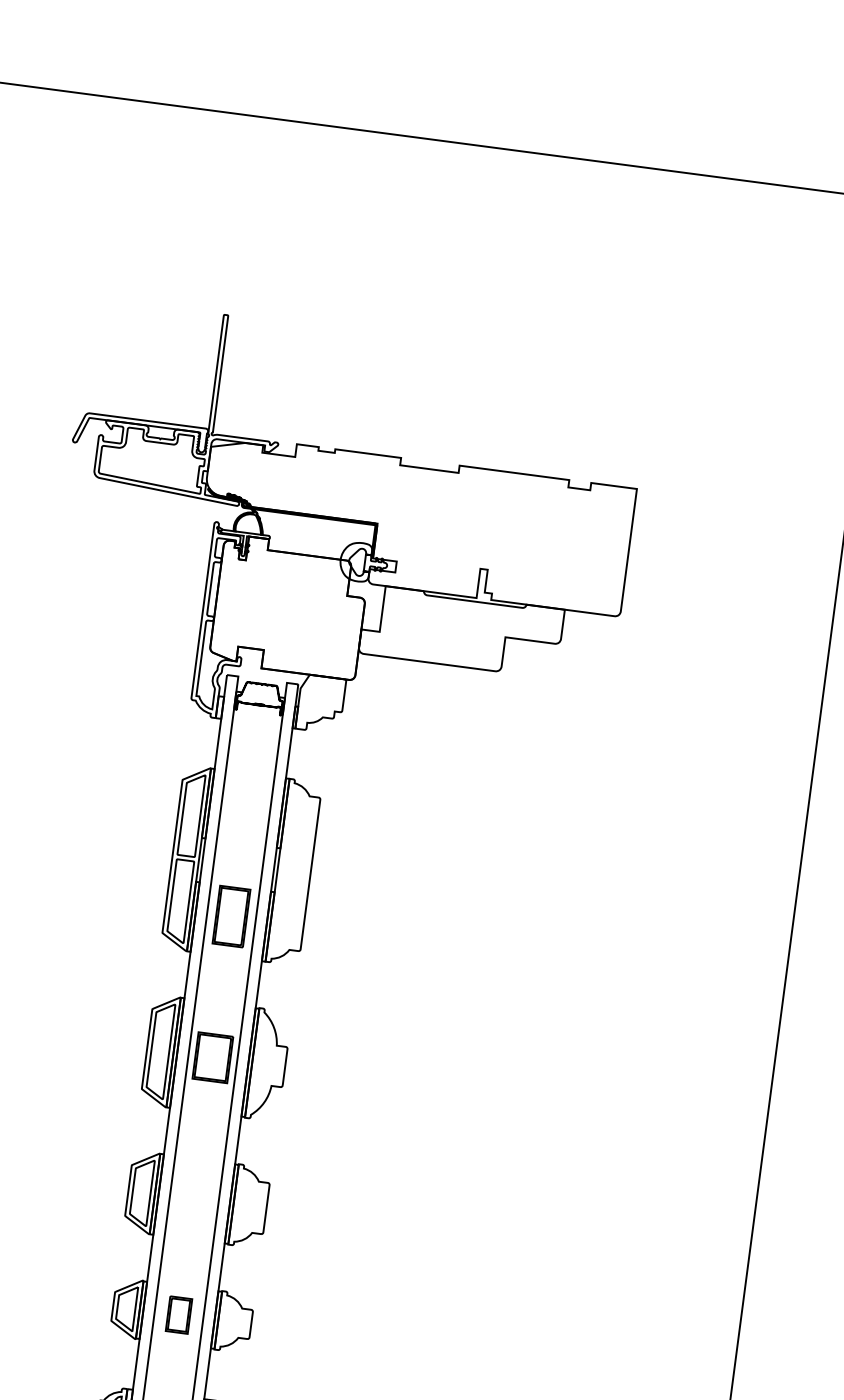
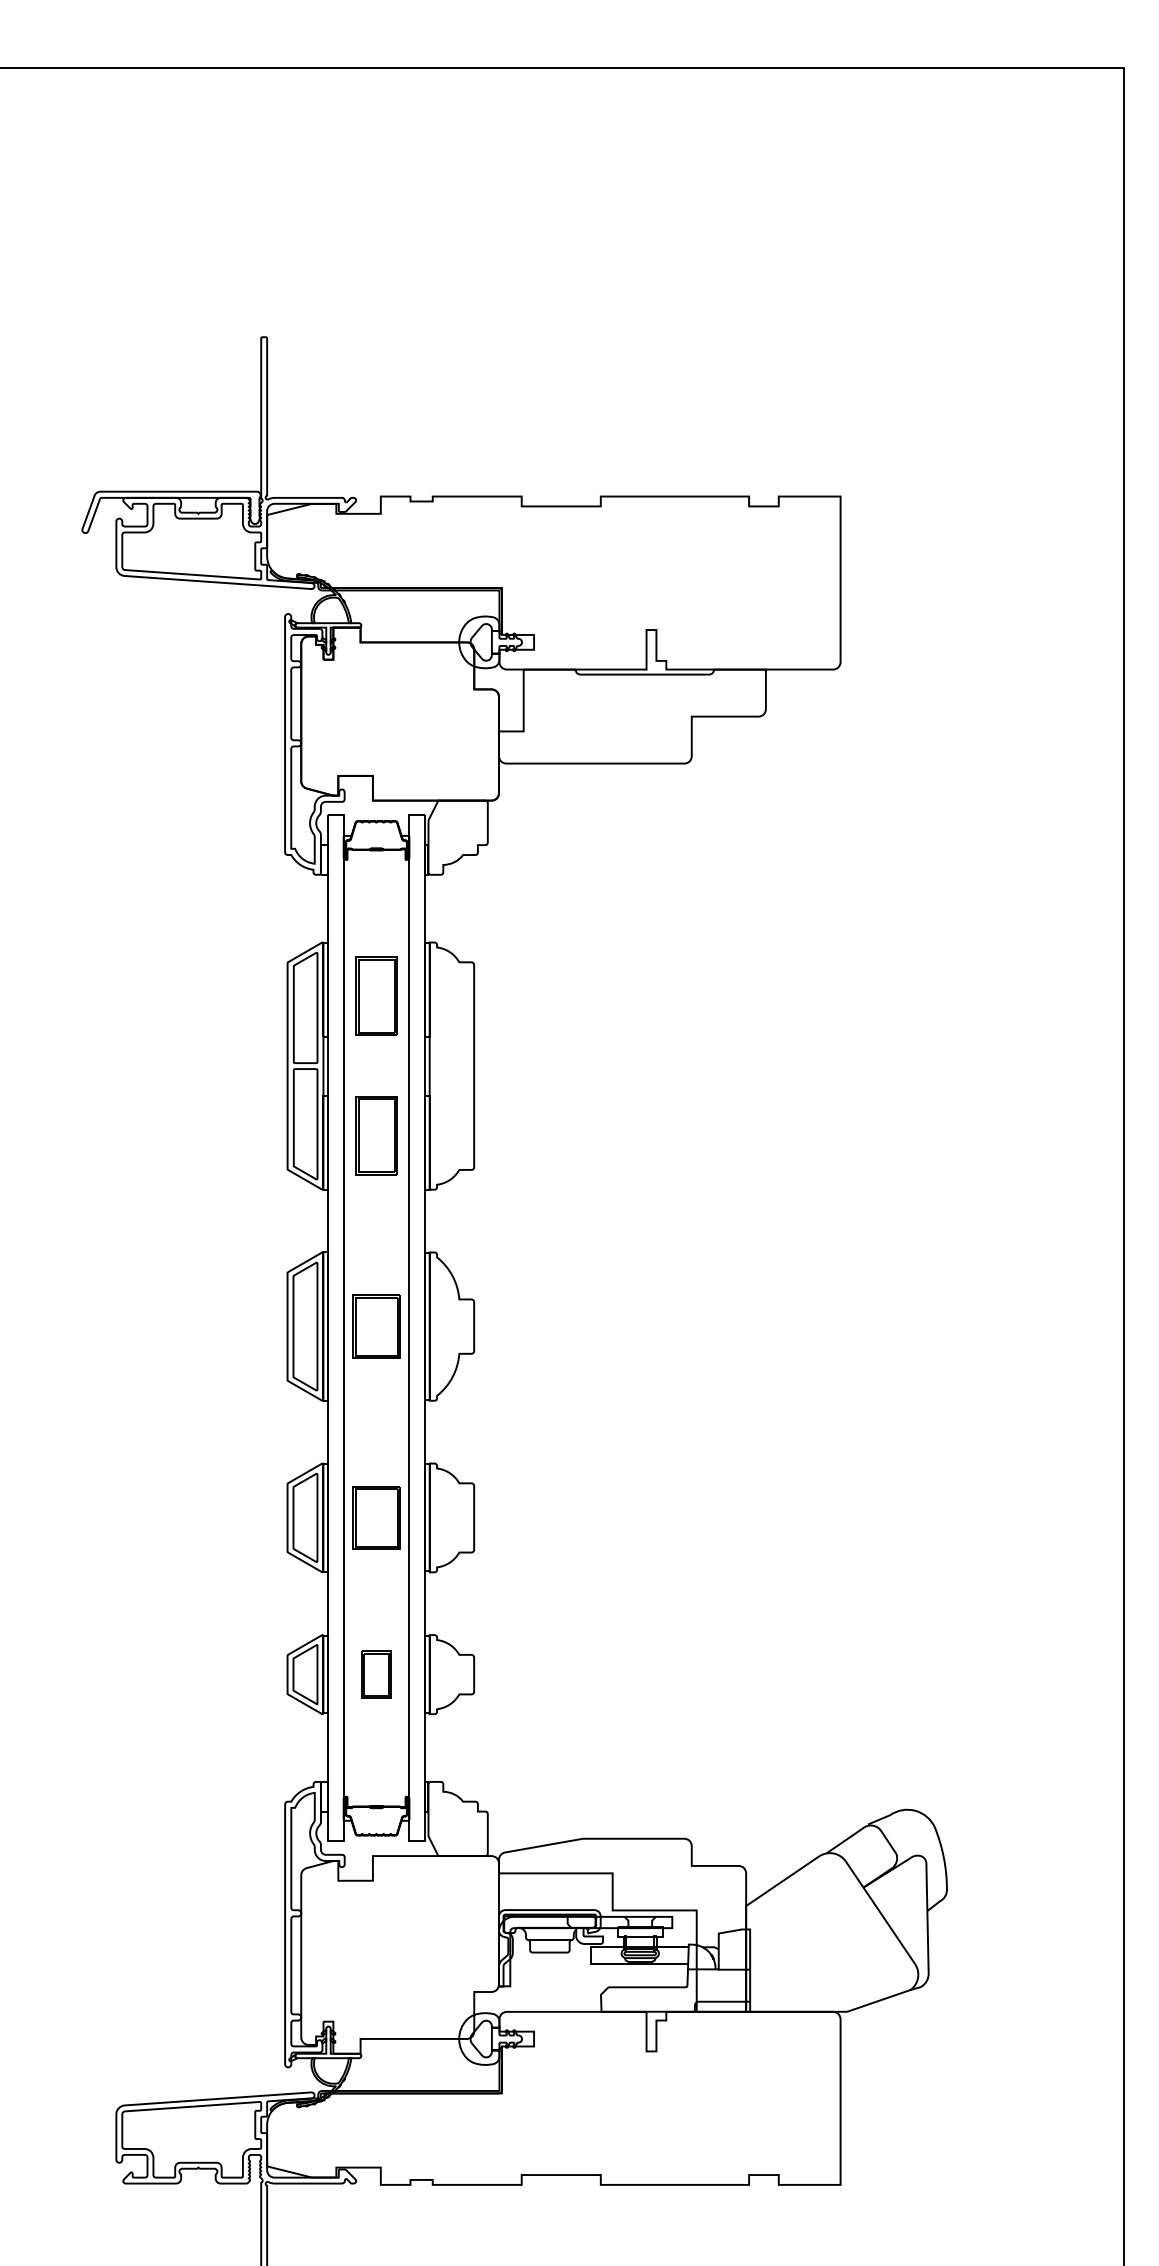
part: (245, 812) -> (376, 995), added
part: (194, 1198) -> (376, 1517), added

